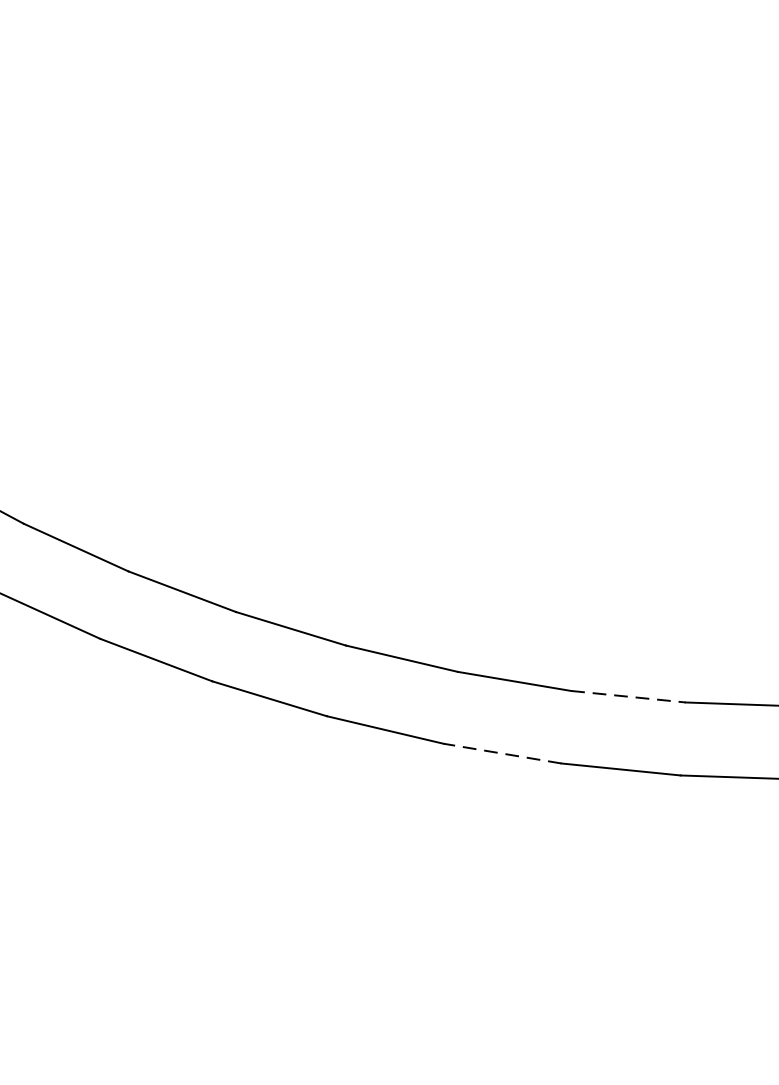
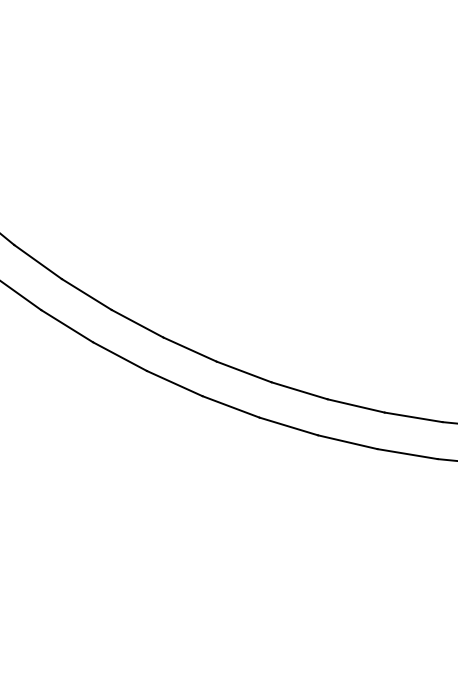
line: (629, 695) -> (300, 390), dashed -> solid
line: (501, 753) -> (230, 406), dashed -> solid

